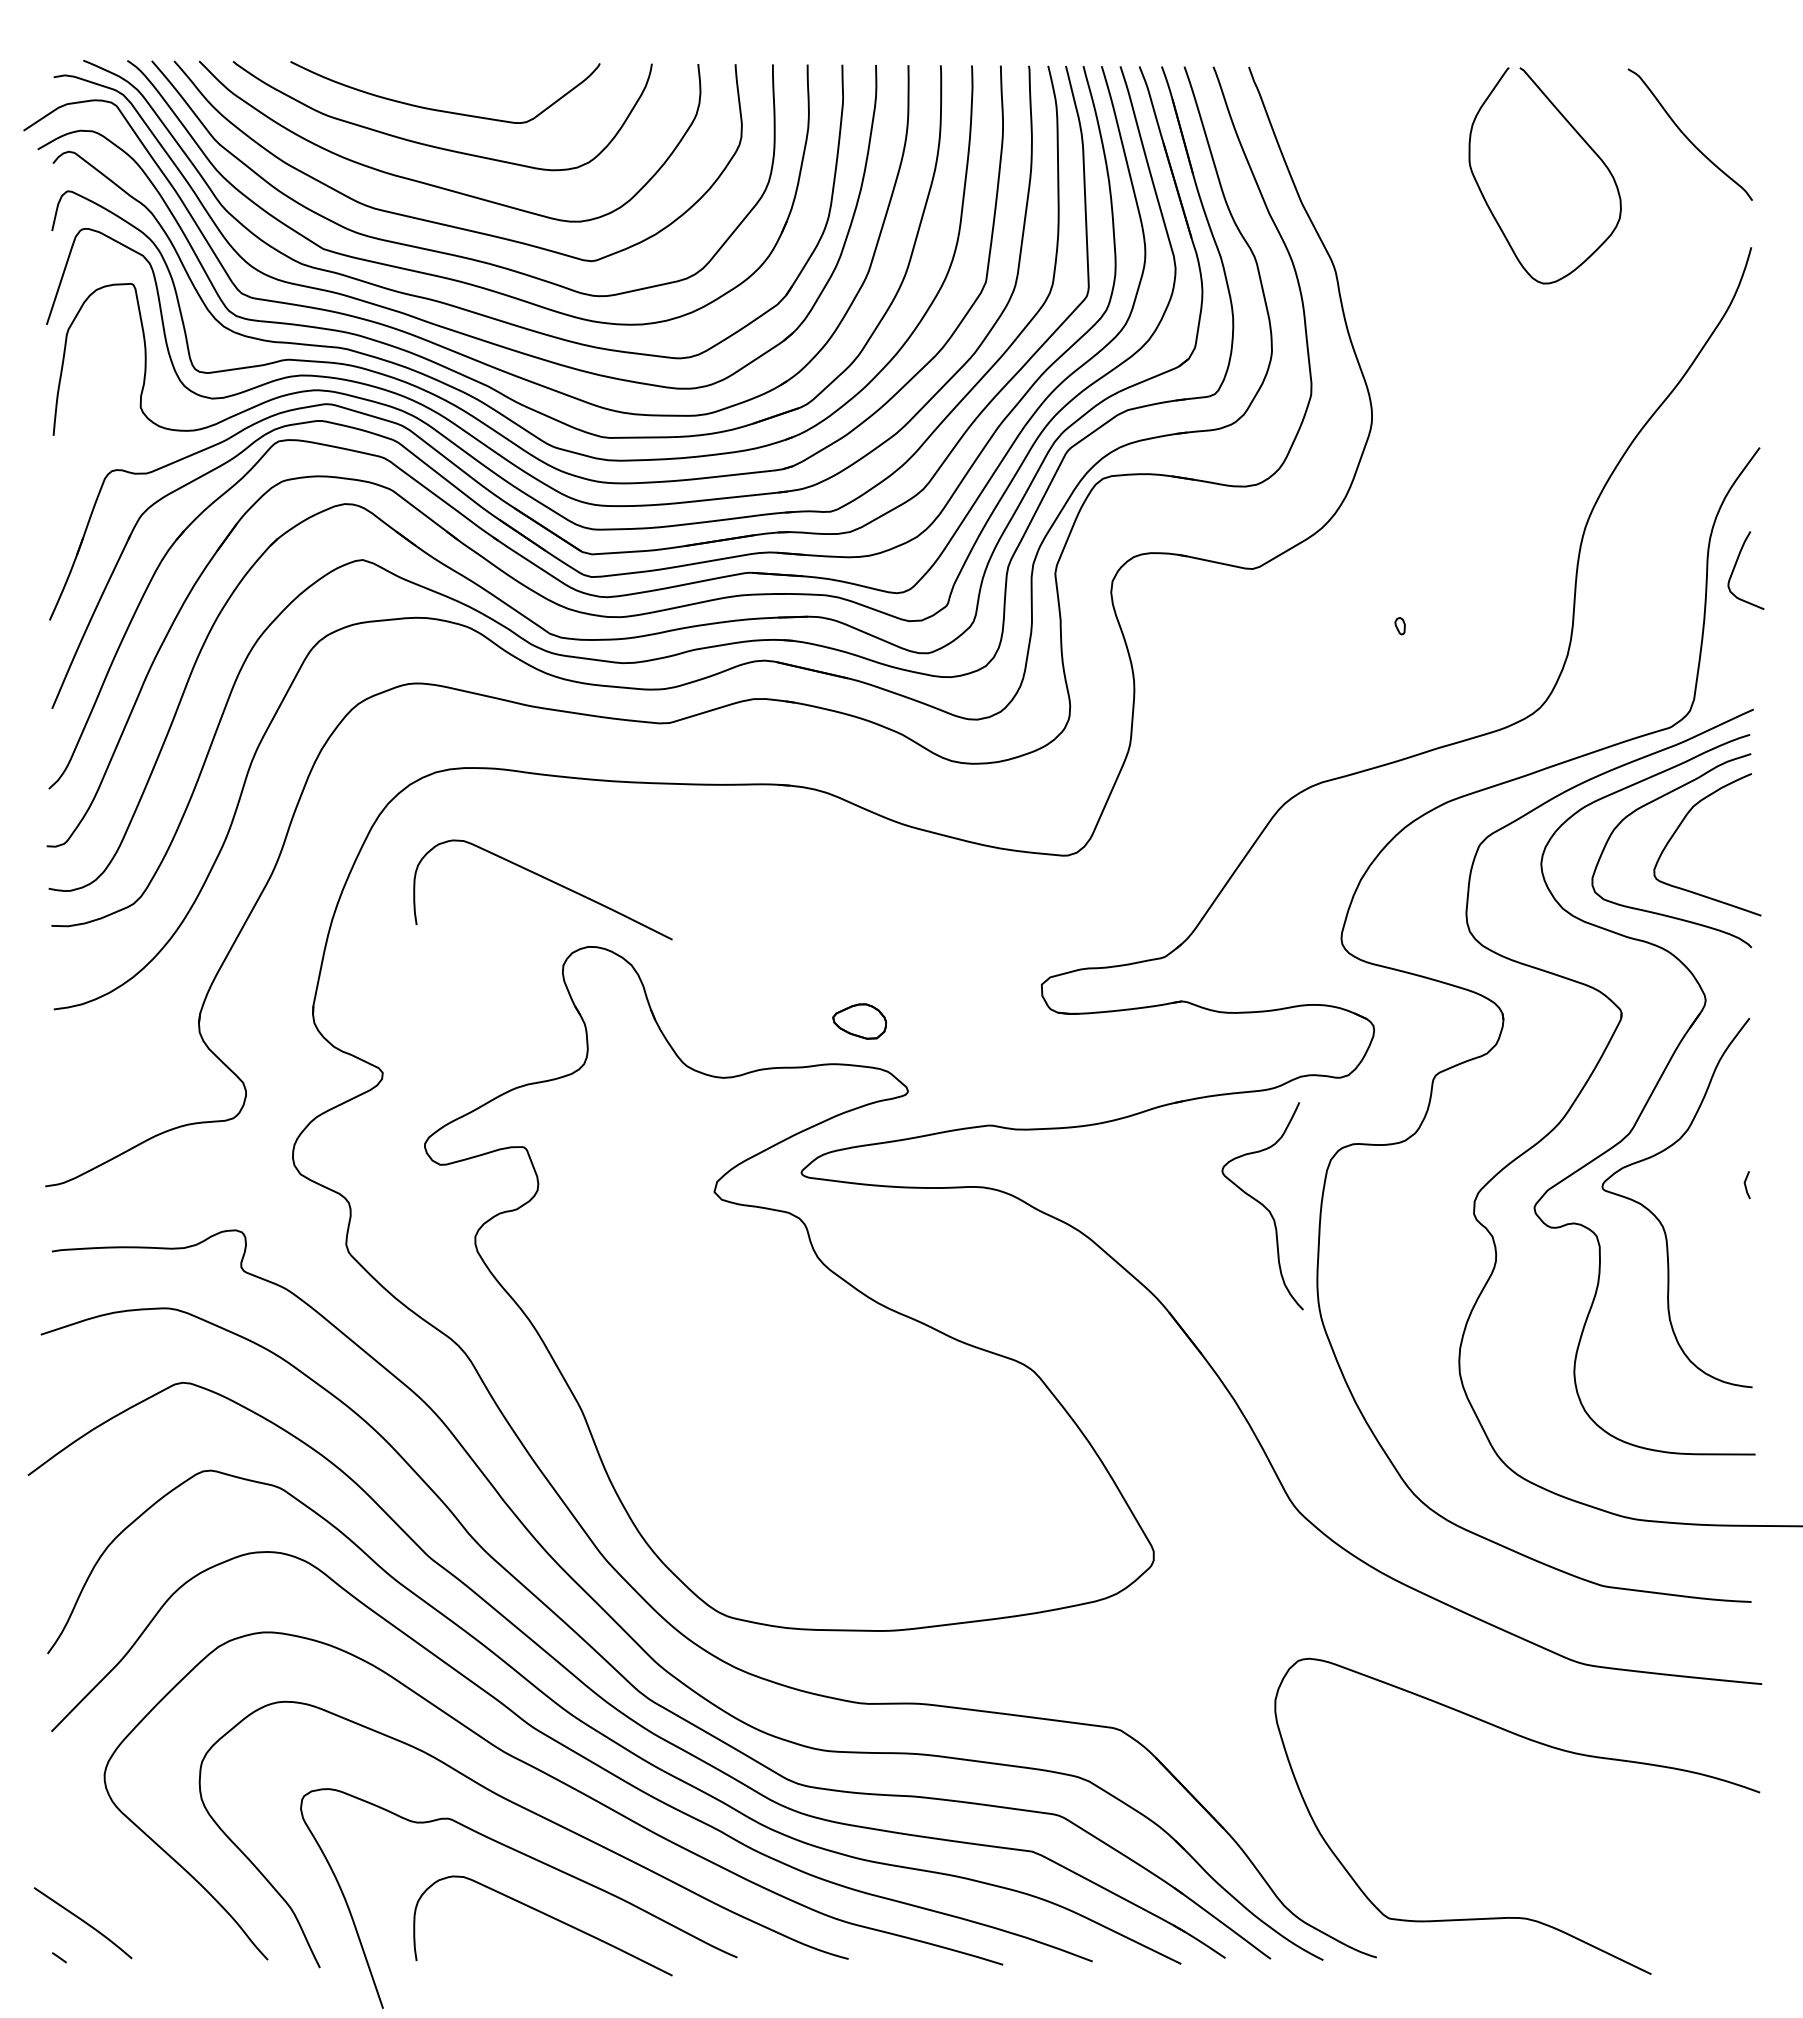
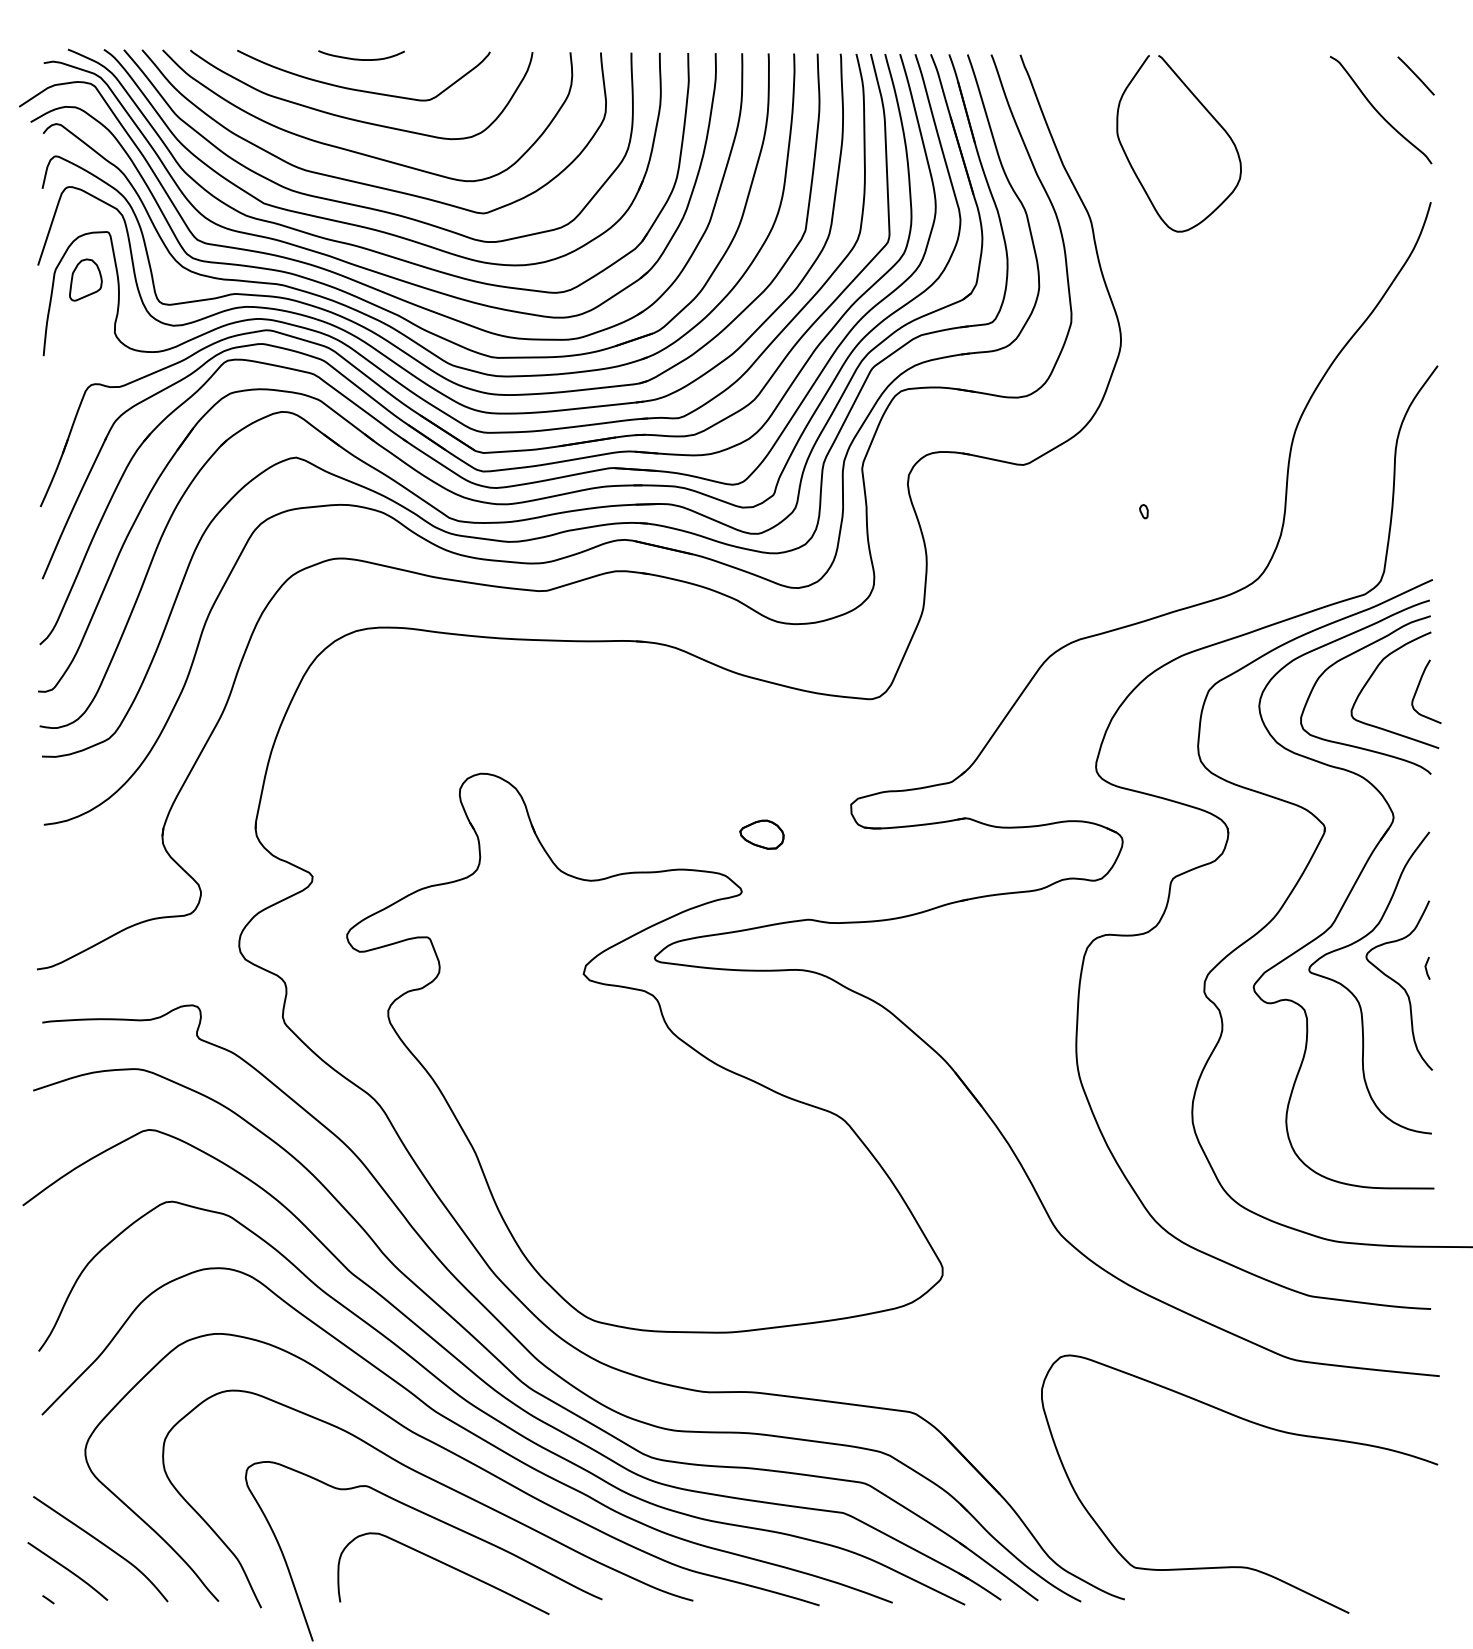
curve: (442, 72) -> (361, 59), added
line: (1732, 92) -> (1415, 75), added
curve: (1584, 142) -> (1211, 116), moved
part: (104, 342) -> (85, 279), added
curve: (1736, 565) -> (1418, 687), moved
curve: (547, 880) -> (447, 719), removed
part: (859, 1021) -> (761, 834), moved
curve: (1262, 1206) -> (1399, 985), moved
curve: (127, 1891) -> (104, 1545), added

